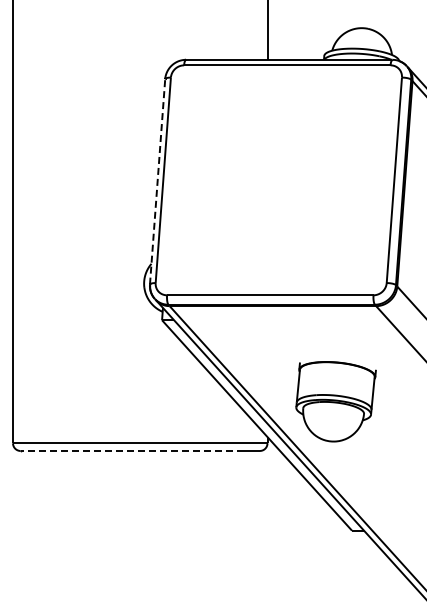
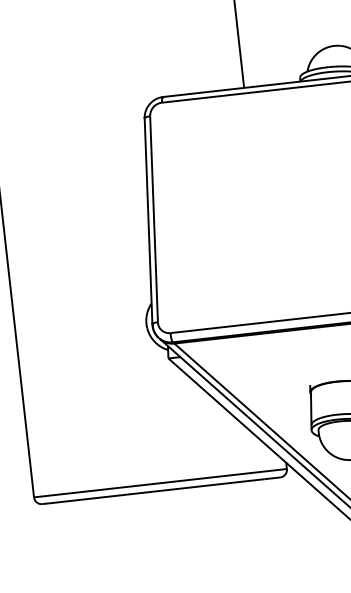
line: (157, 181) -> (148, 221), dashed -> solid
line: (131, 450) -> (152, 491), dashed -> solid

